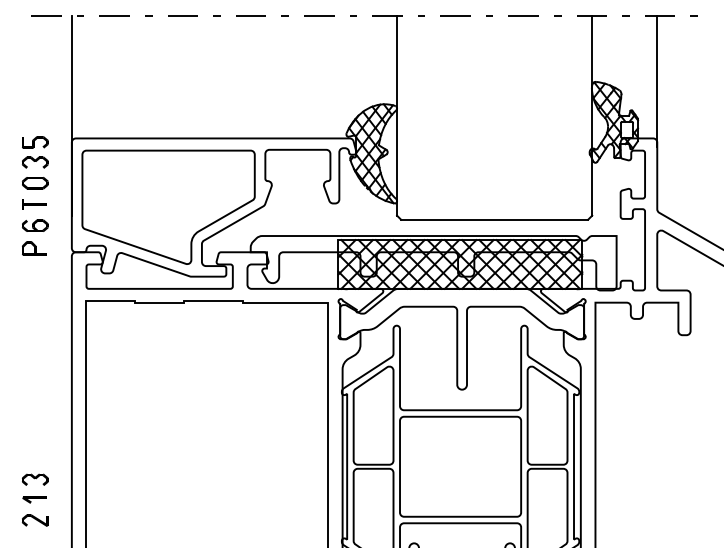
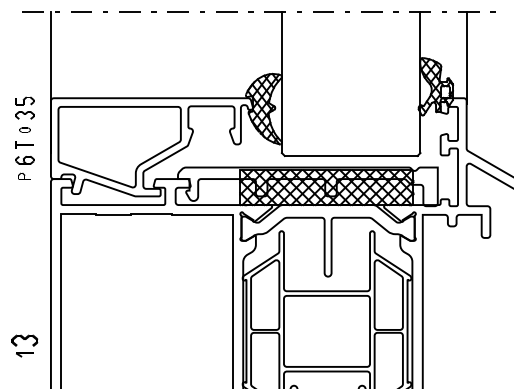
part: (35, 183) -> (25, 130), size x0.6
part: (34, 248) -> (24, 176), size x0.7
part: (35, 479) -> (25, 340), size x1.4
part: (35, 520) -> (25, 369), removed

